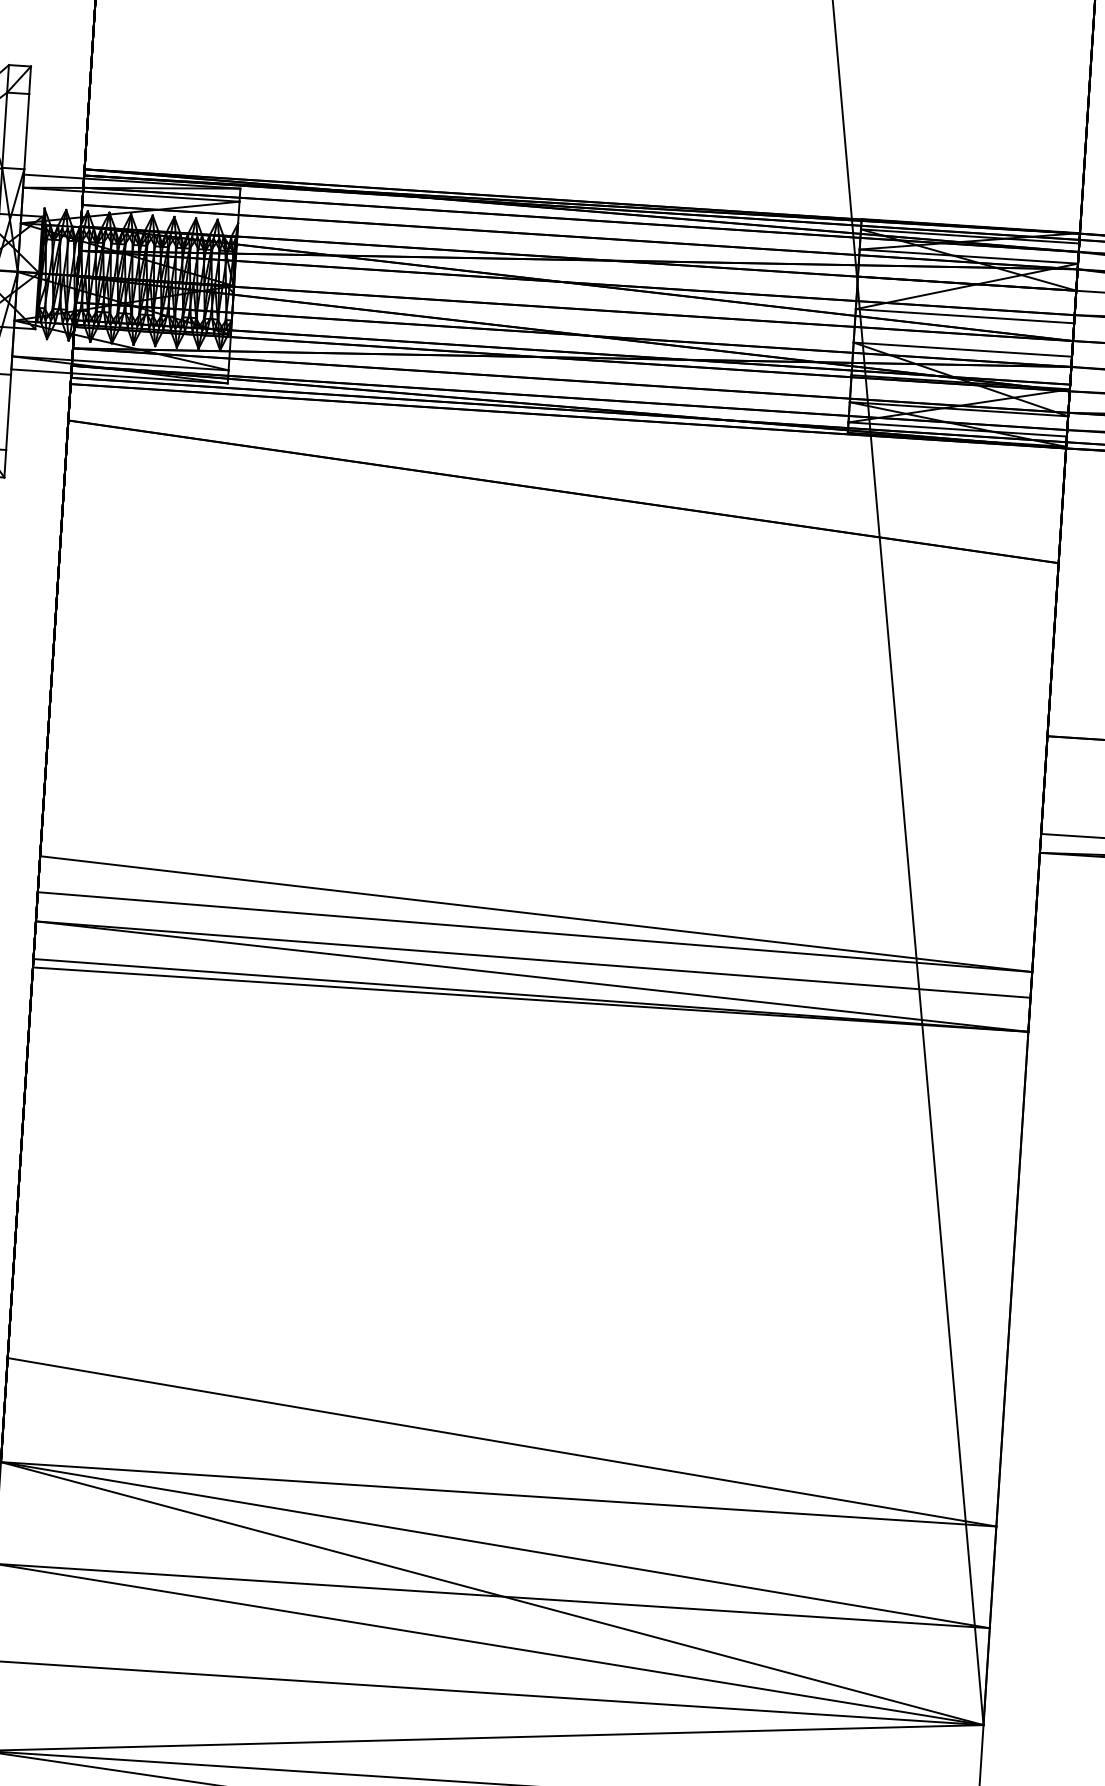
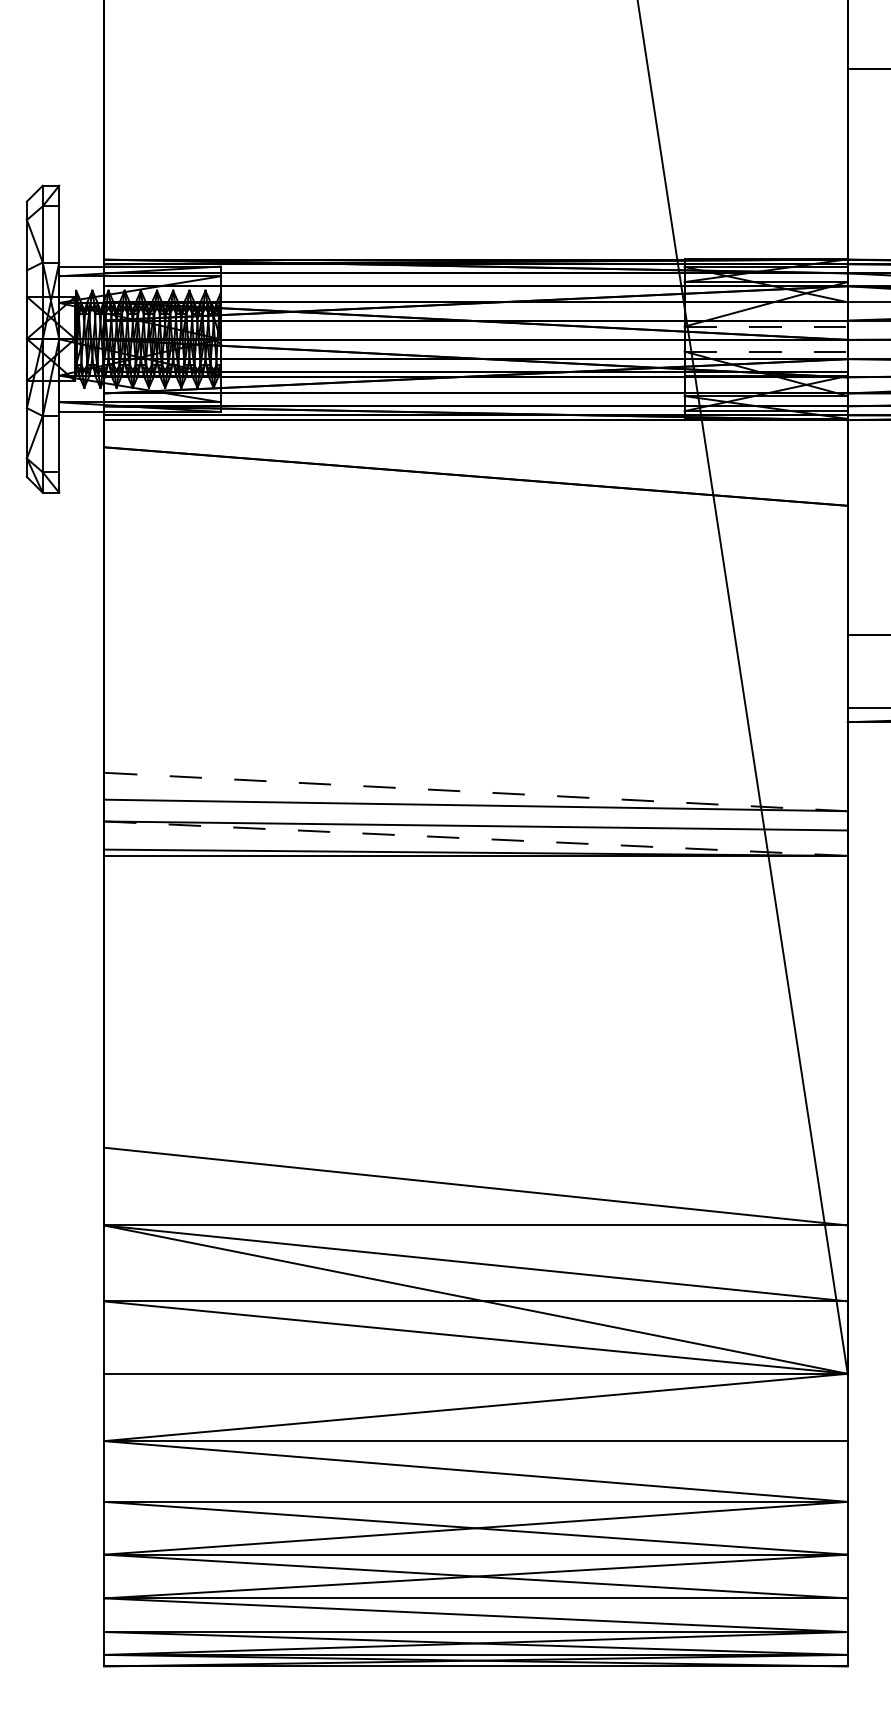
line: (965, 316) -> (766, 326), solid -> dashed
line: (963, 349) -> (766, 351), solid -> dashed
line: (535, 913) -> (475, 791), solid -> dashed
line: (532, 976) -> (476, 838), solid -> dashed

